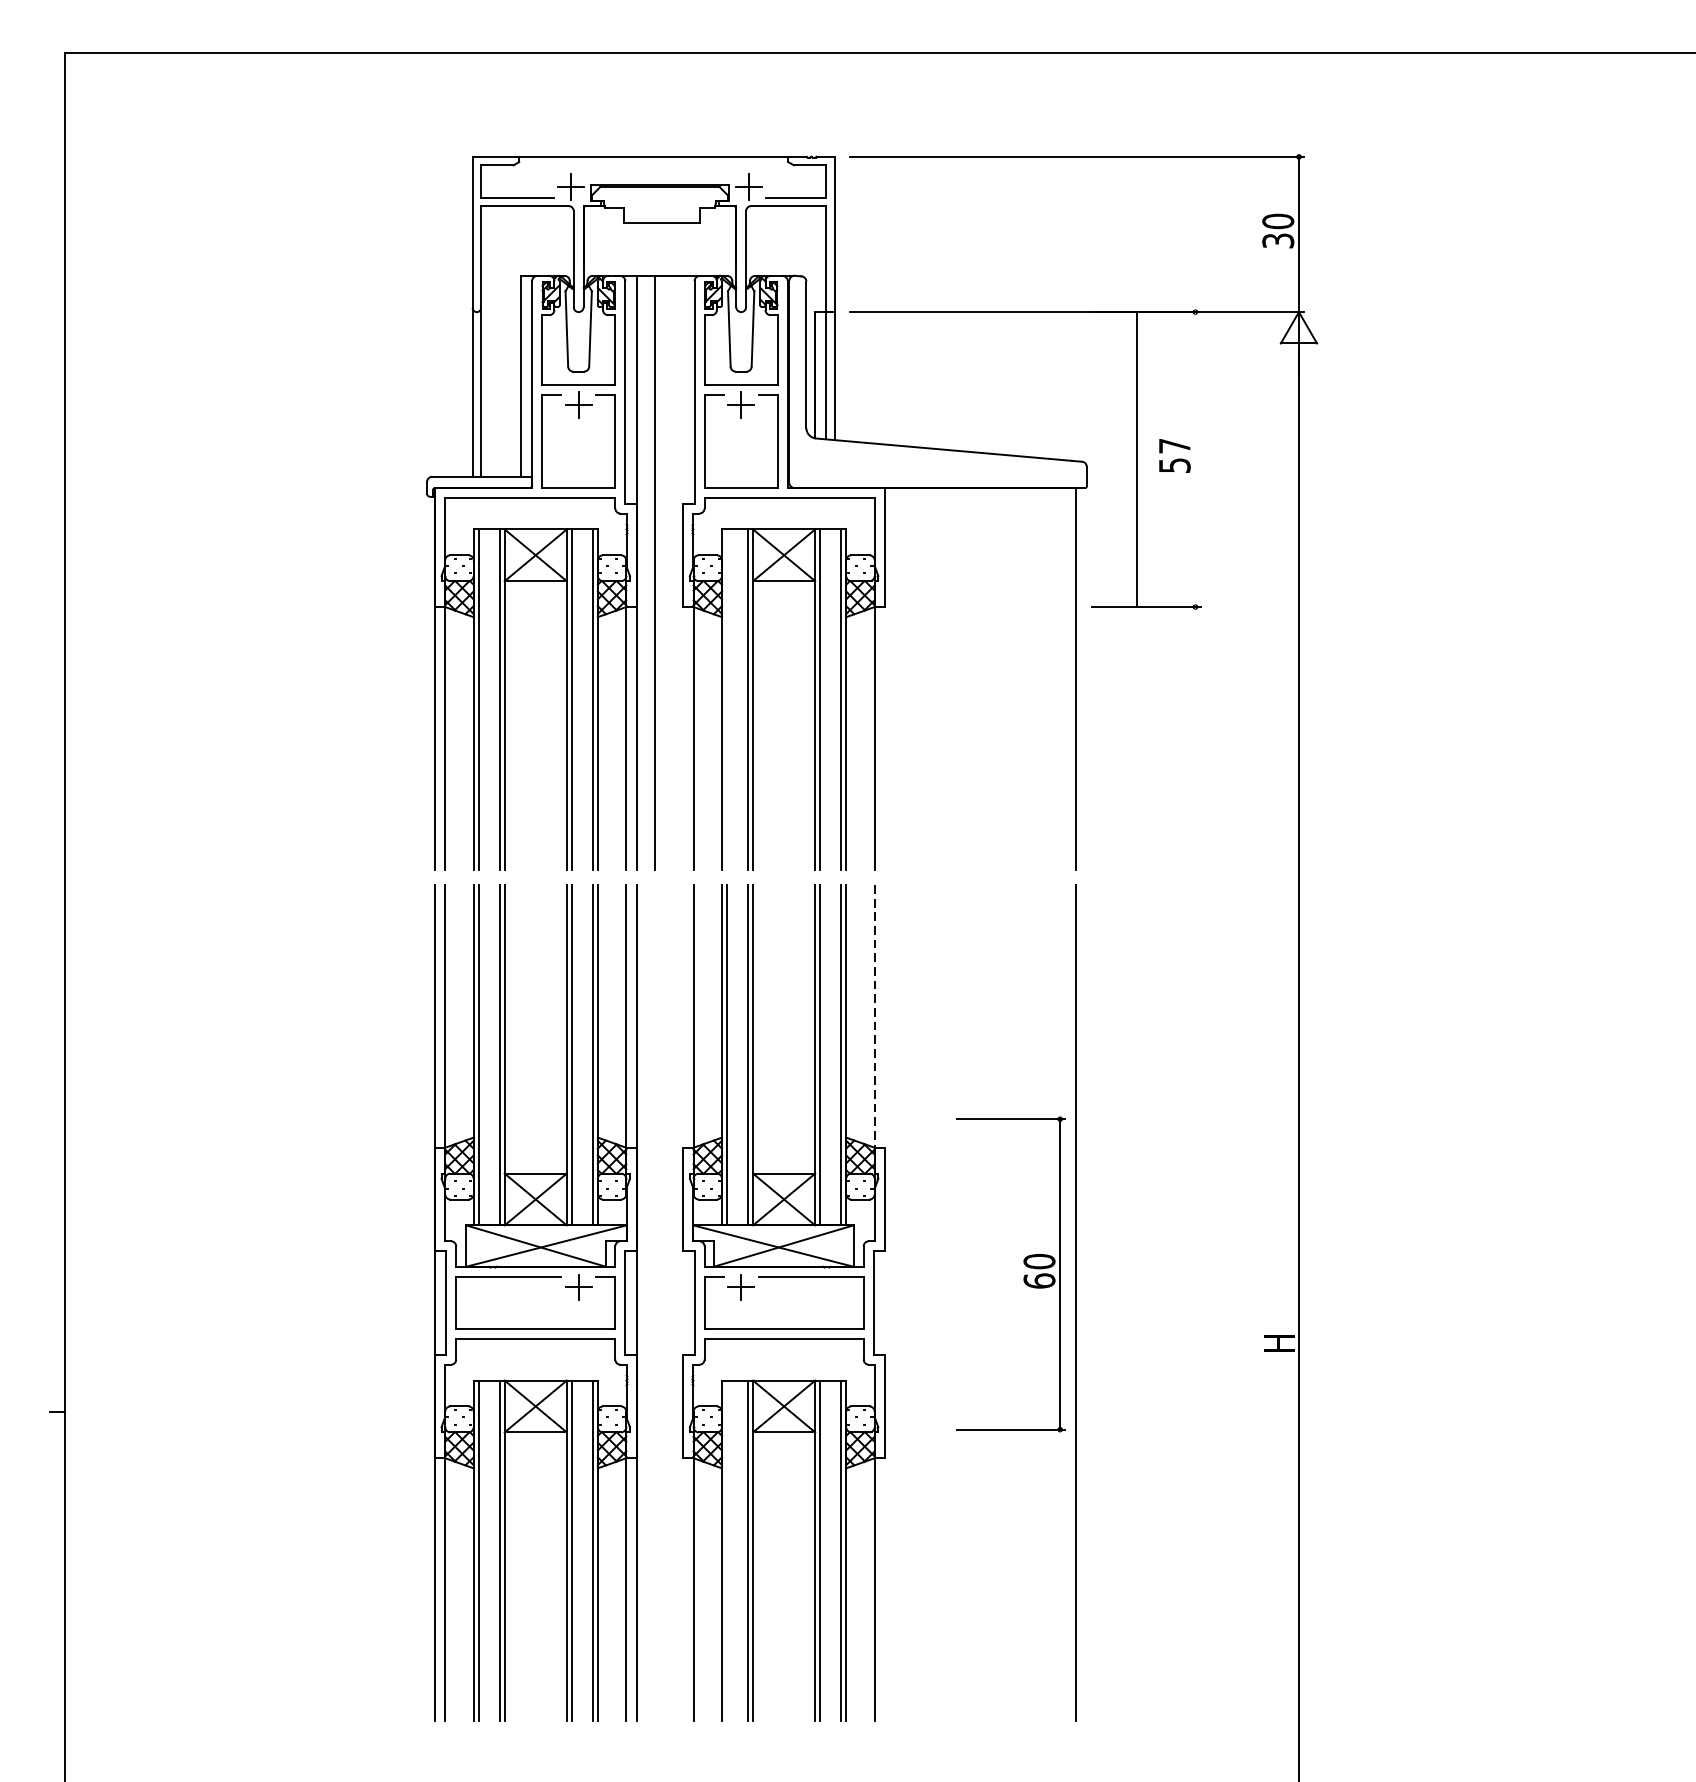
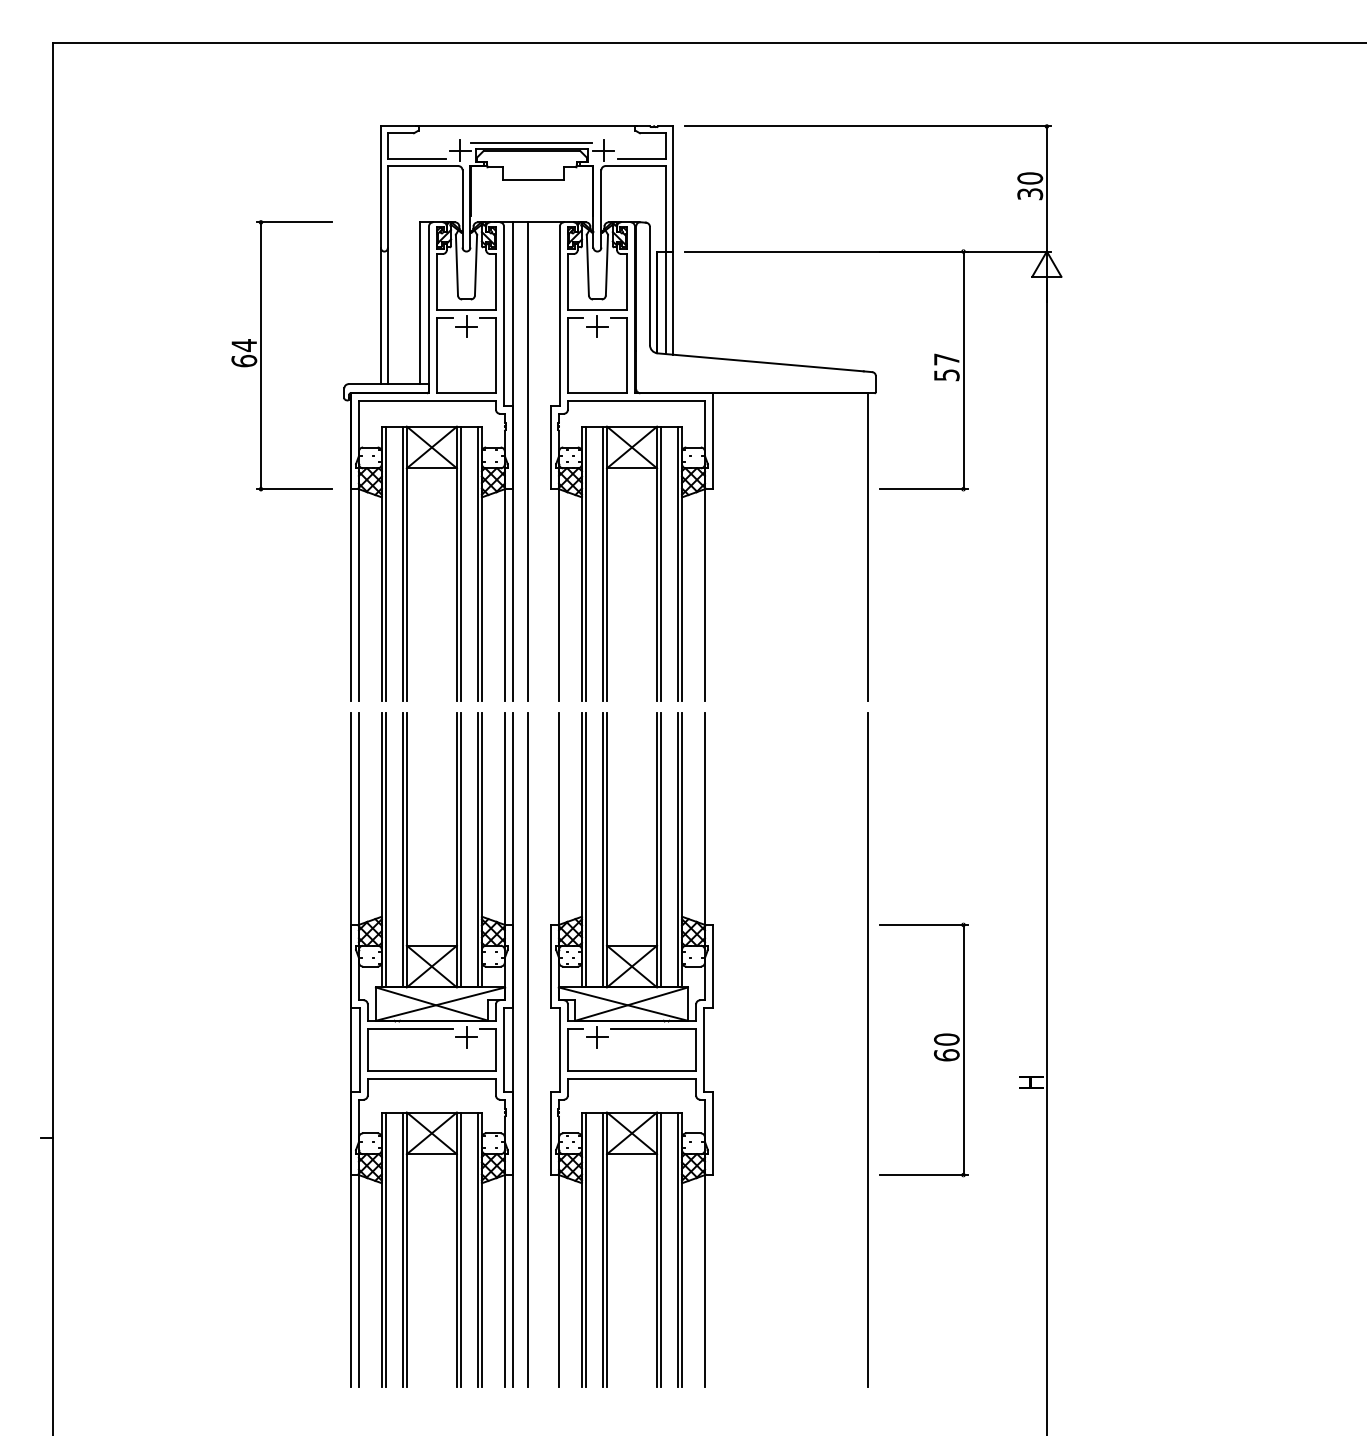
line: (659, 176) -> (531, 142), added
part: (324, 441) -> (261, 355), added
line: (1137, 459) -> (963, 370), moved
line: (727, 699) -> (586, 563), added
line: (875, 1018) -> (705, 820), dashed -> solid
part: (1024, 1275) -> (934, 1050), moved
line: (654, 1302) -> (527, 1049), added
line: (727, 1550) -> (586, 1249), added

